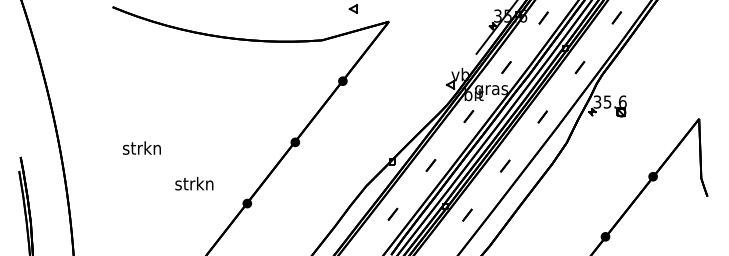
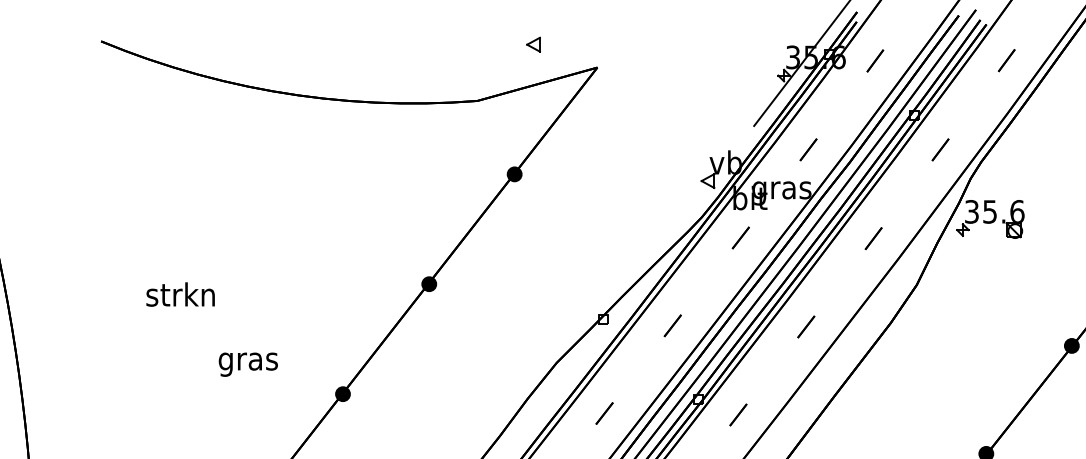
text: (141, 147) -> (179, 293), moved
text: (194, 184) -> (248, 359), strkn -> gras

